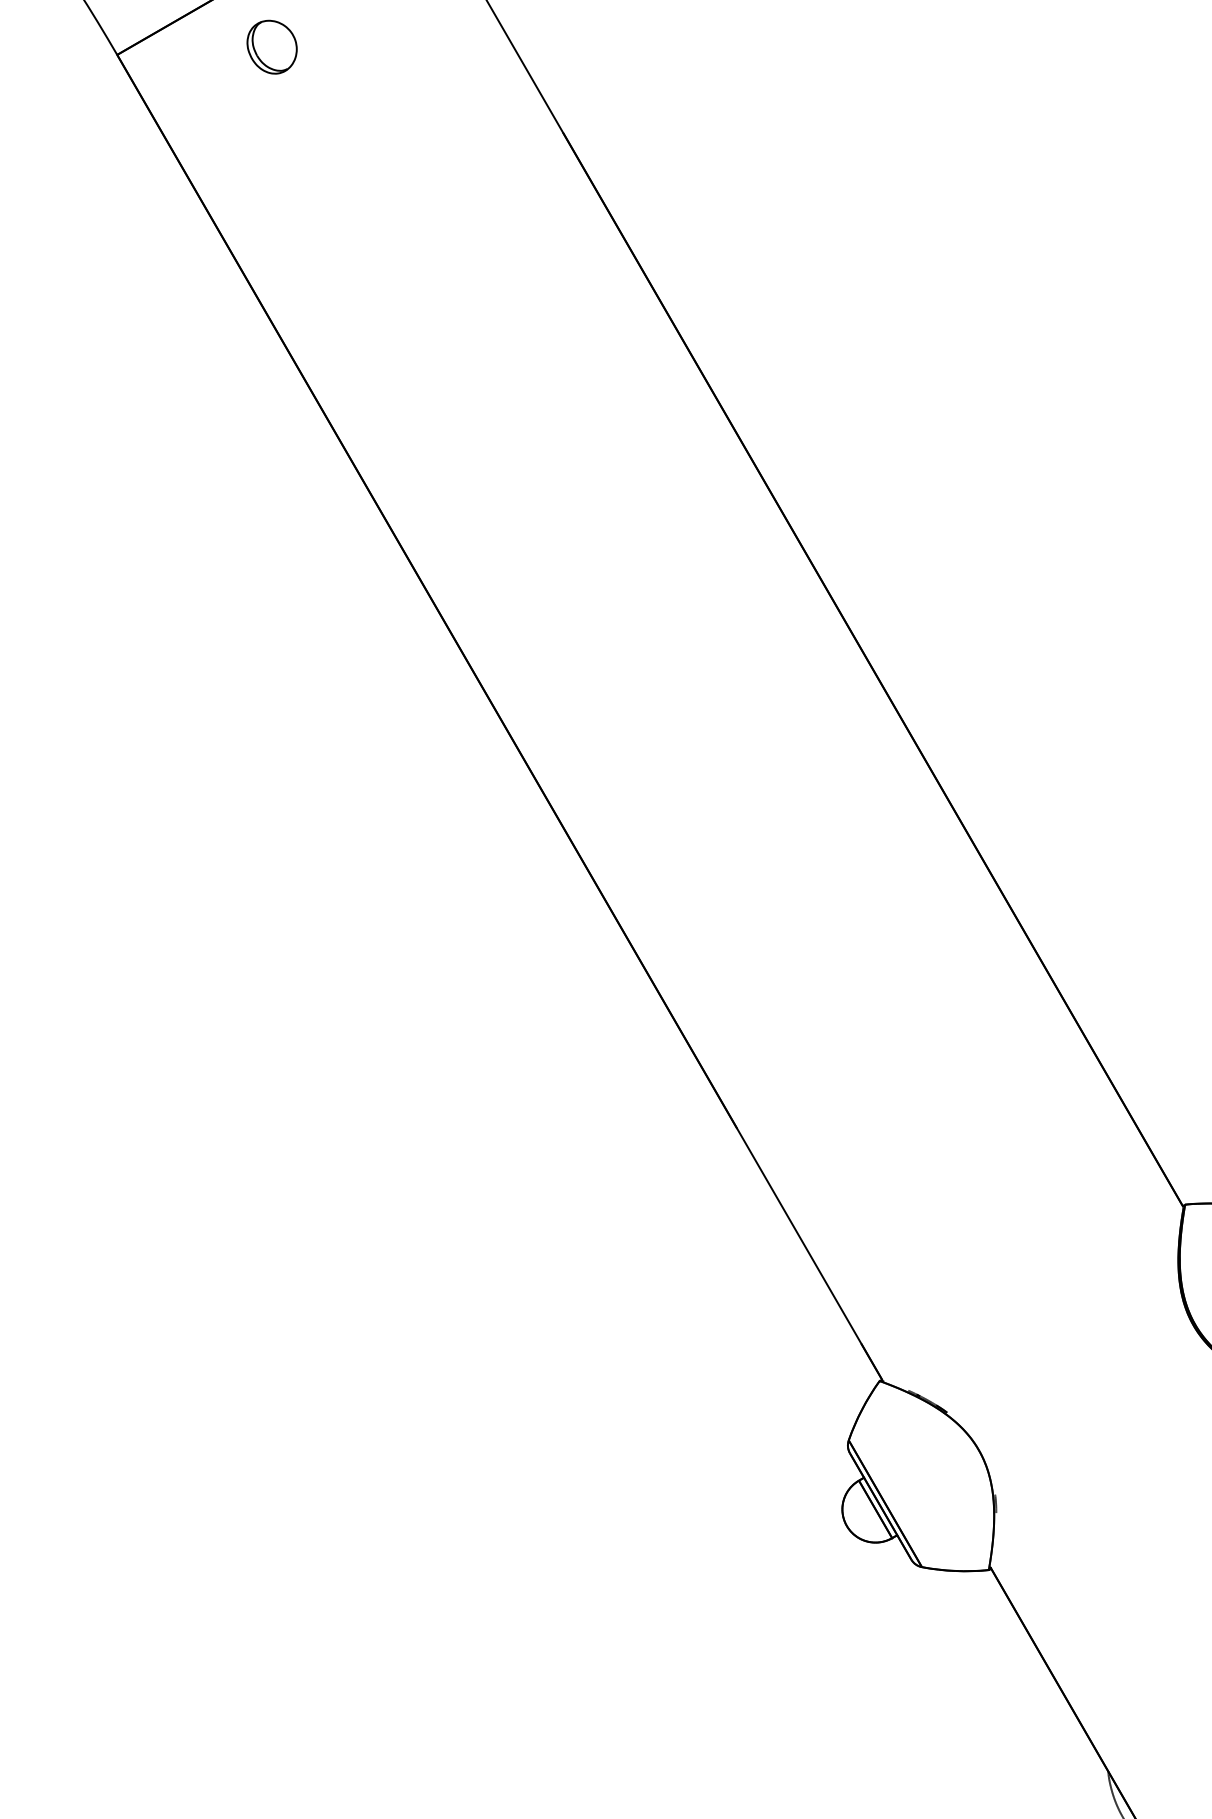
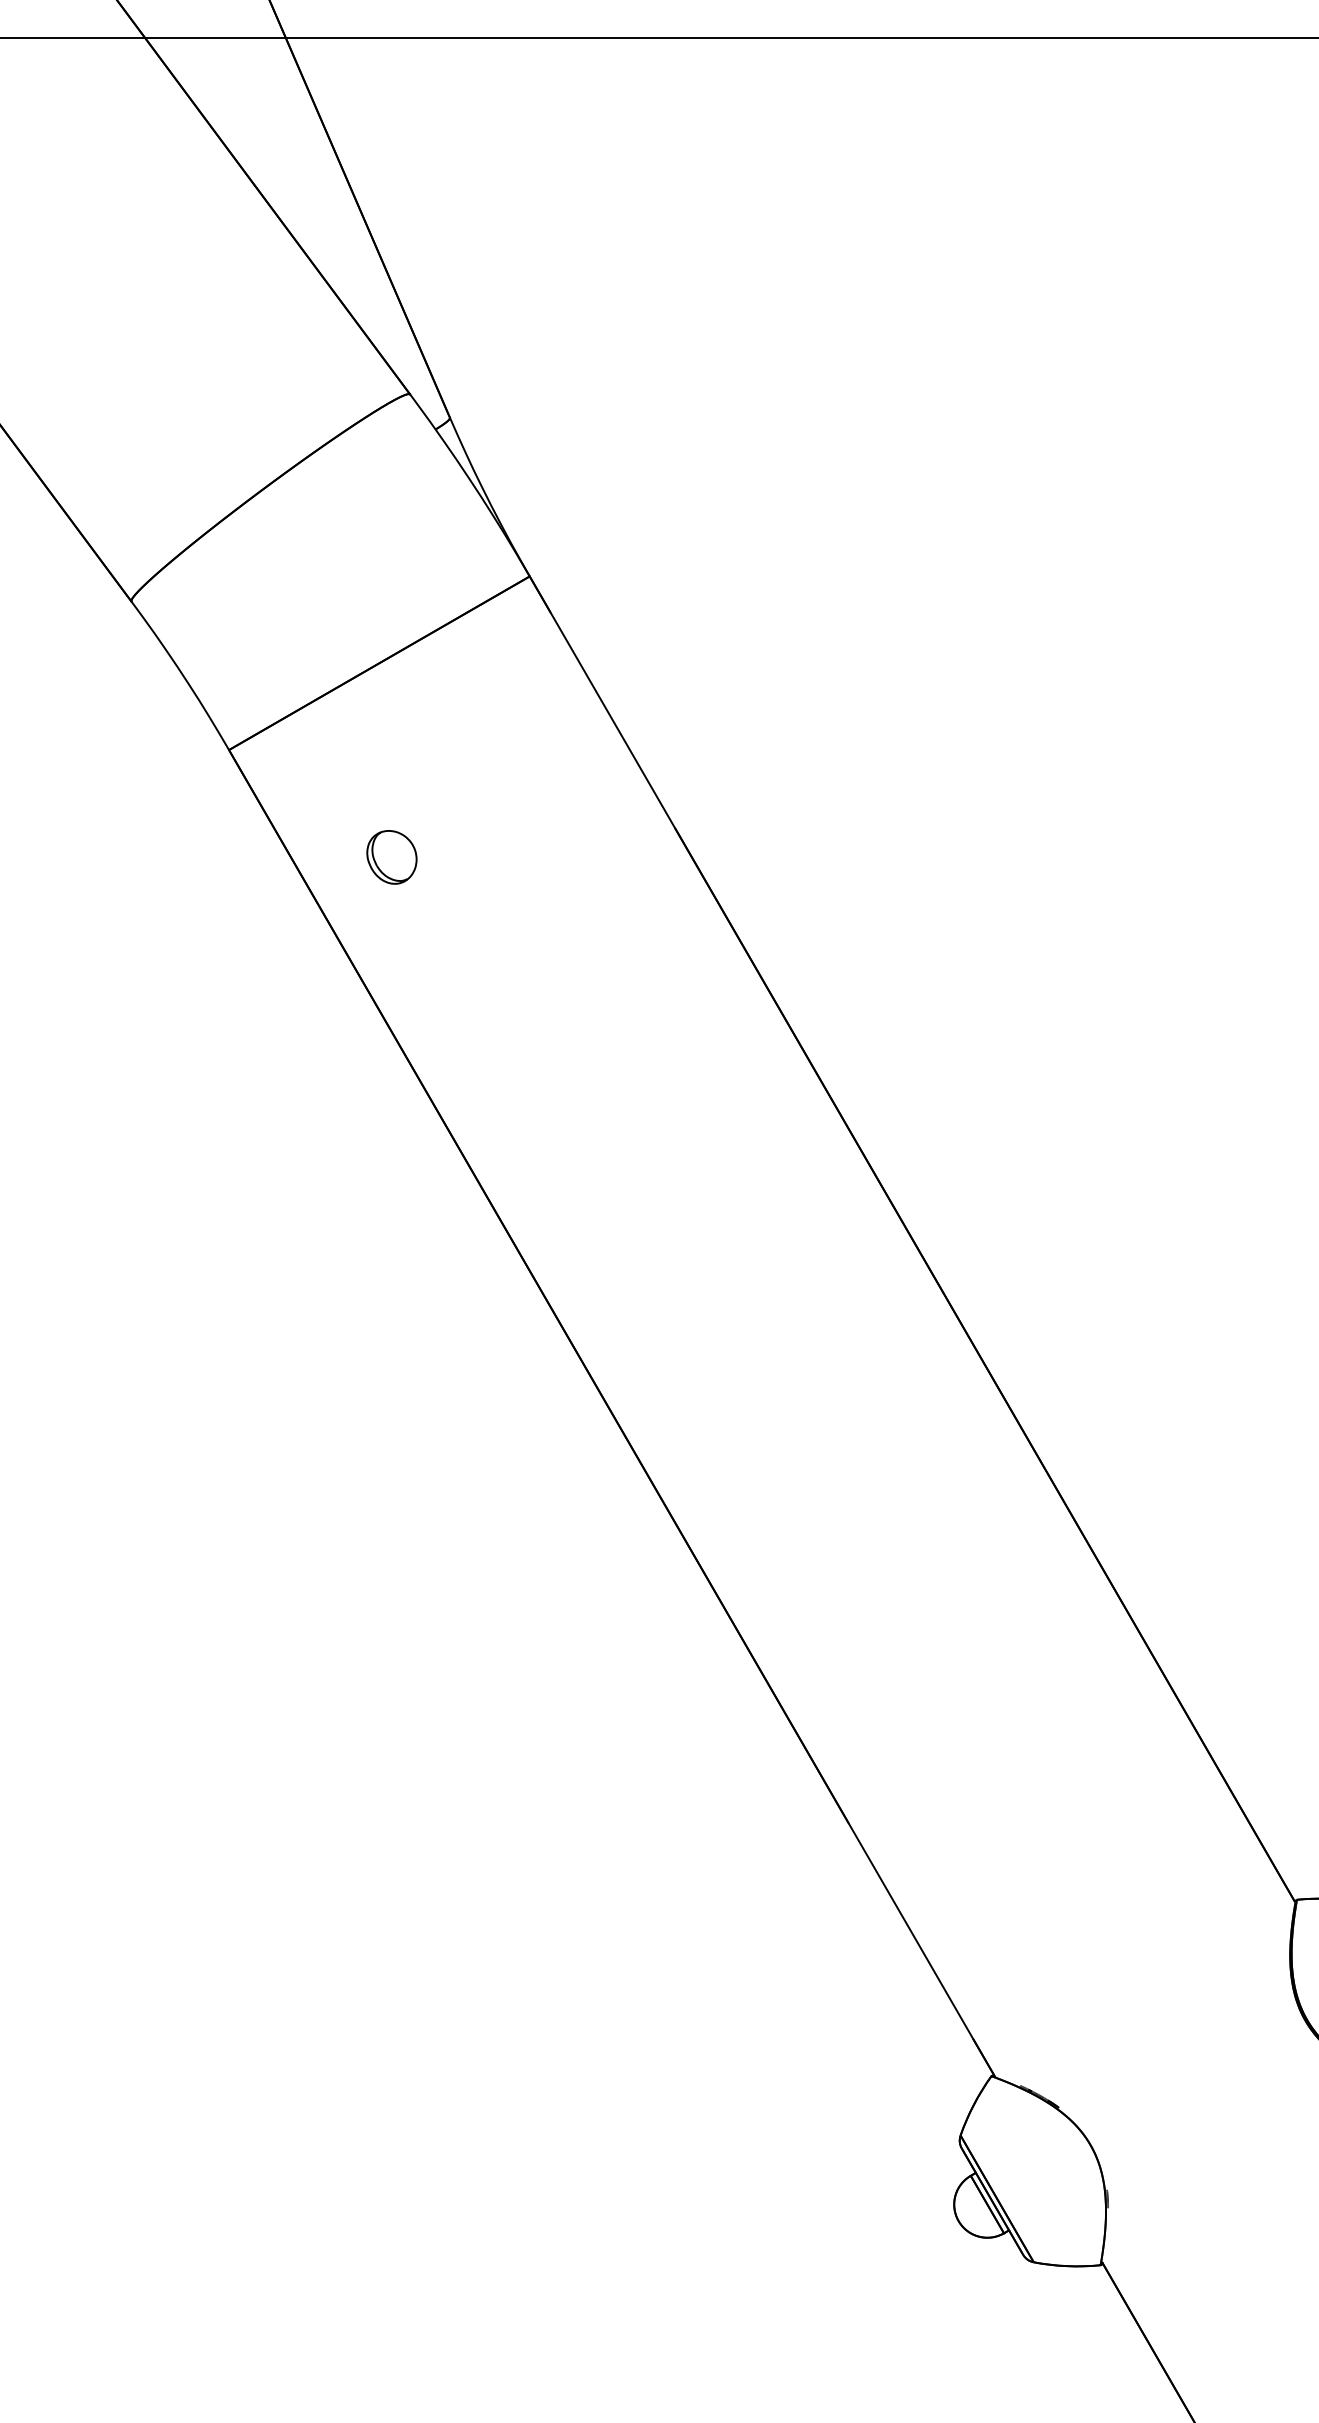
part: (271, 47) -> (391, 857), moved

